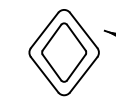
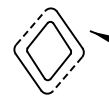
line: (44, 30) -> (30, 27), solid -> dashed
line: (83, 75) -> (67, 74), solid -> dashed

